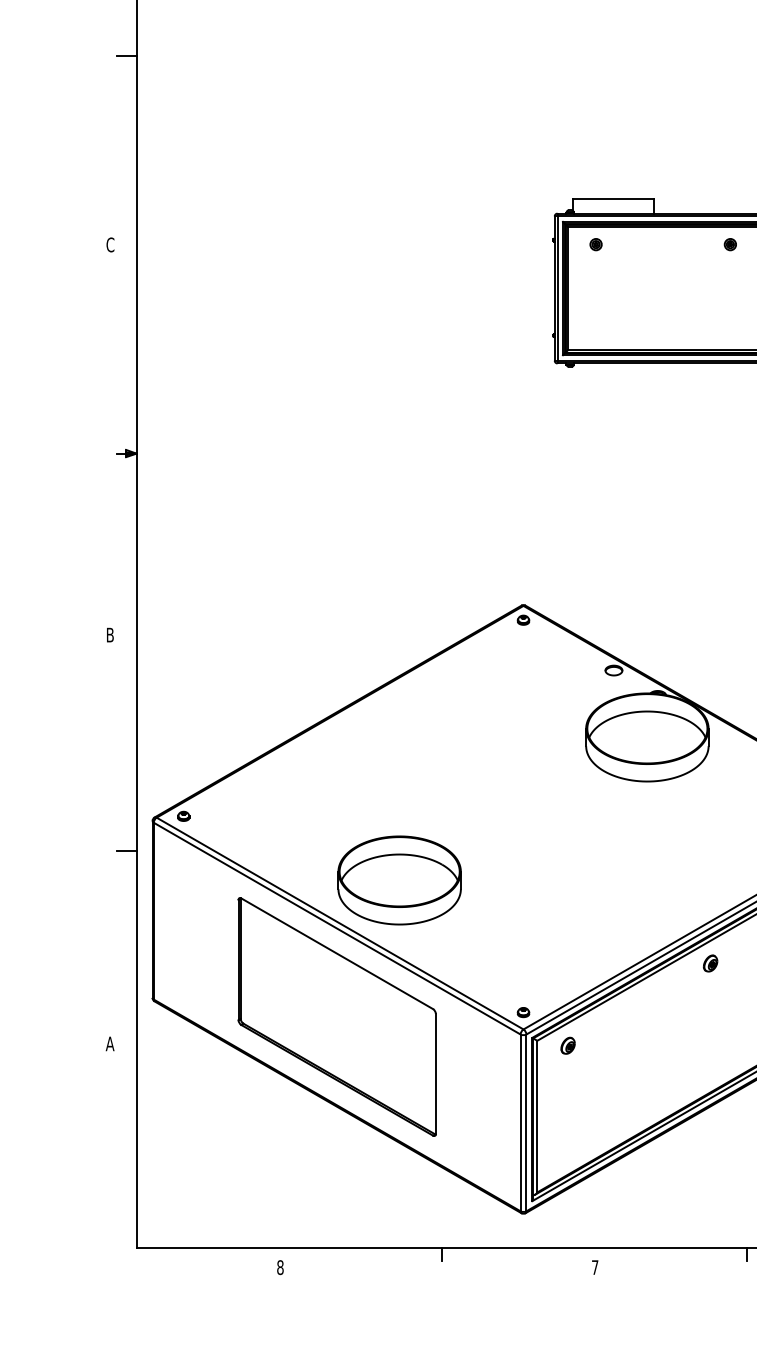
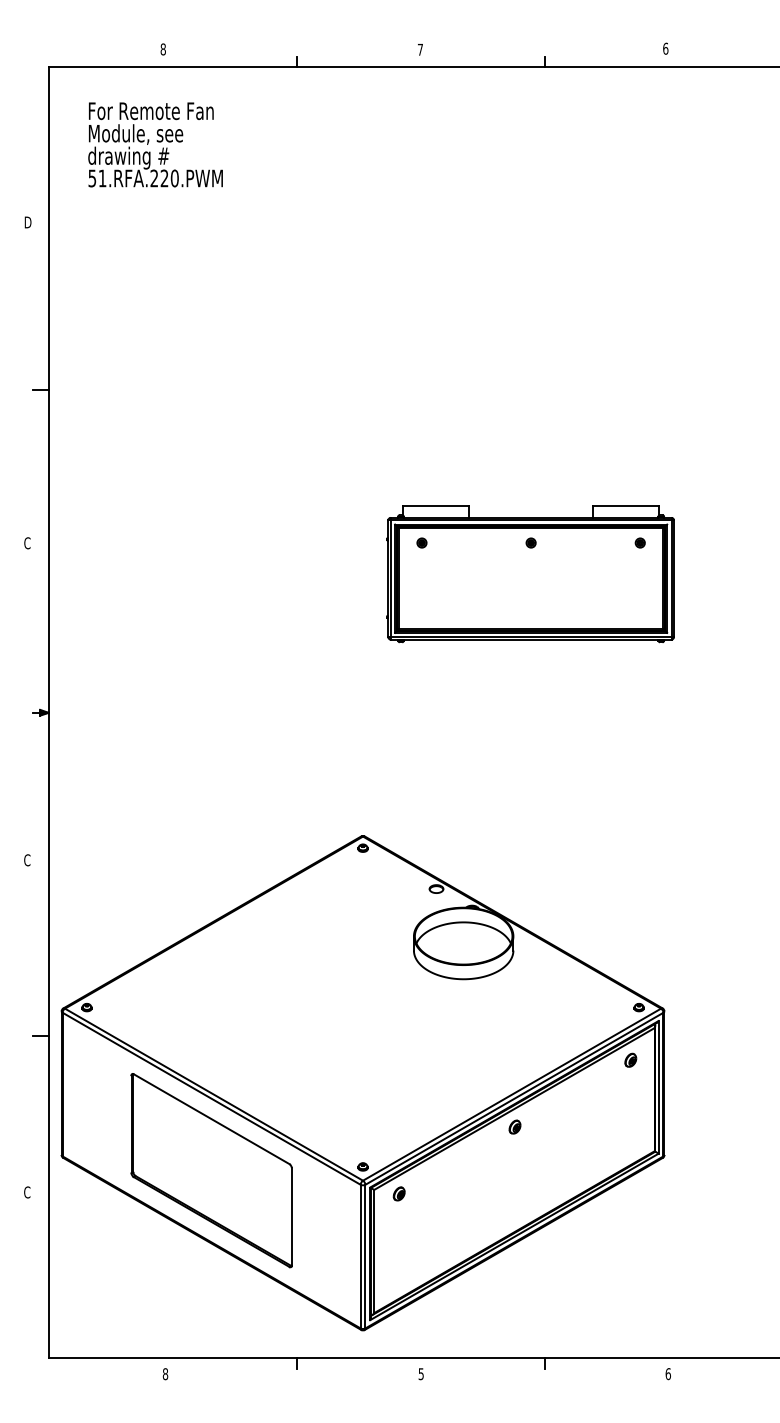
text: (110, 635) -> (27, 860), B -> C
part: (398, 880) -> (261, 1059), removed
text: (109, 1043) -> (26, 1192), A -> C
text: (594, 1267) -> (420, 1374), 7 -> 5

